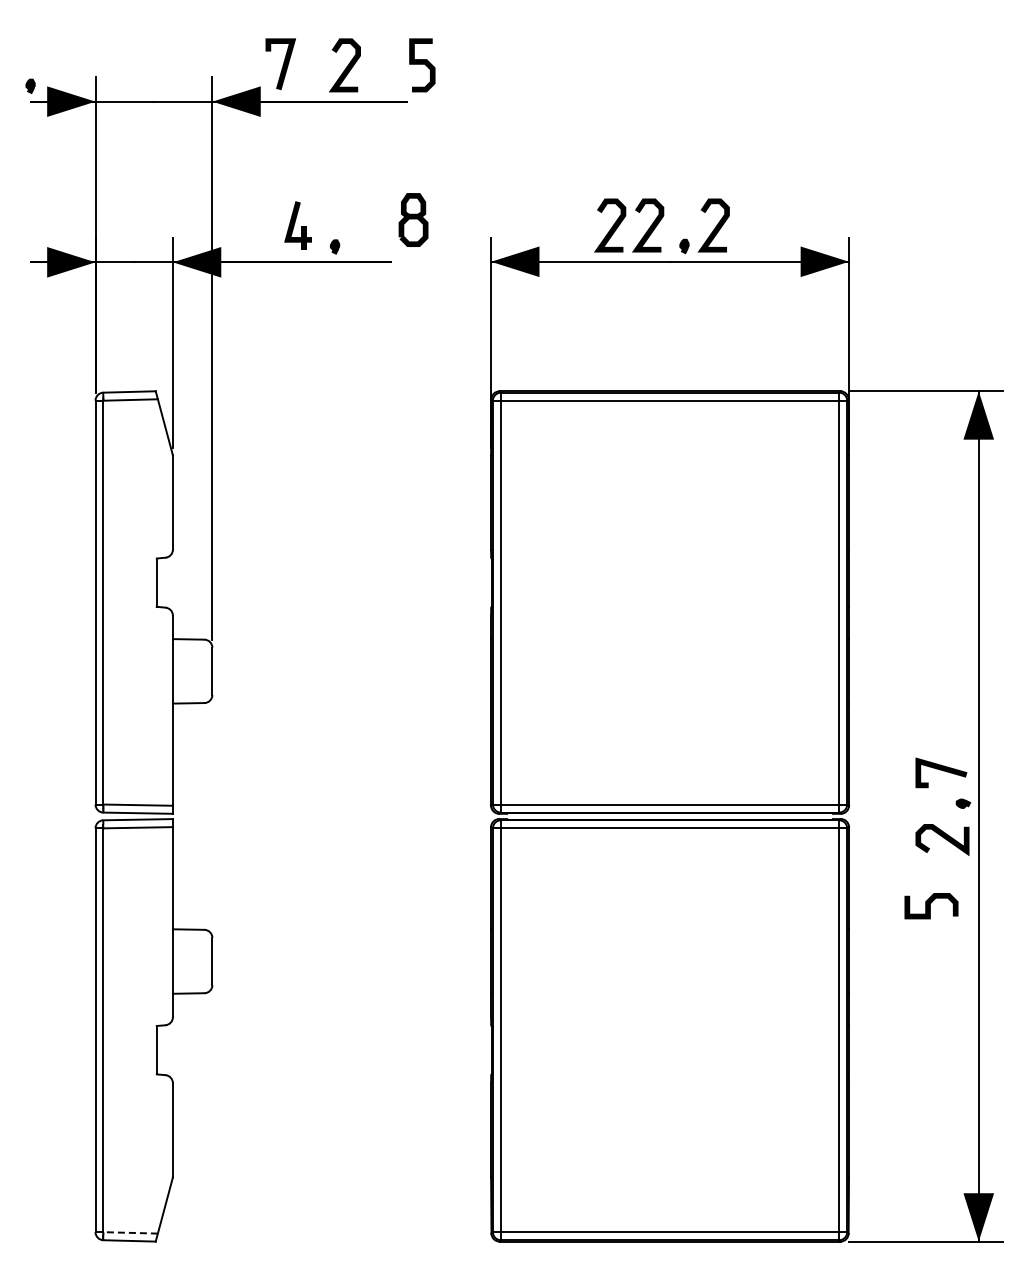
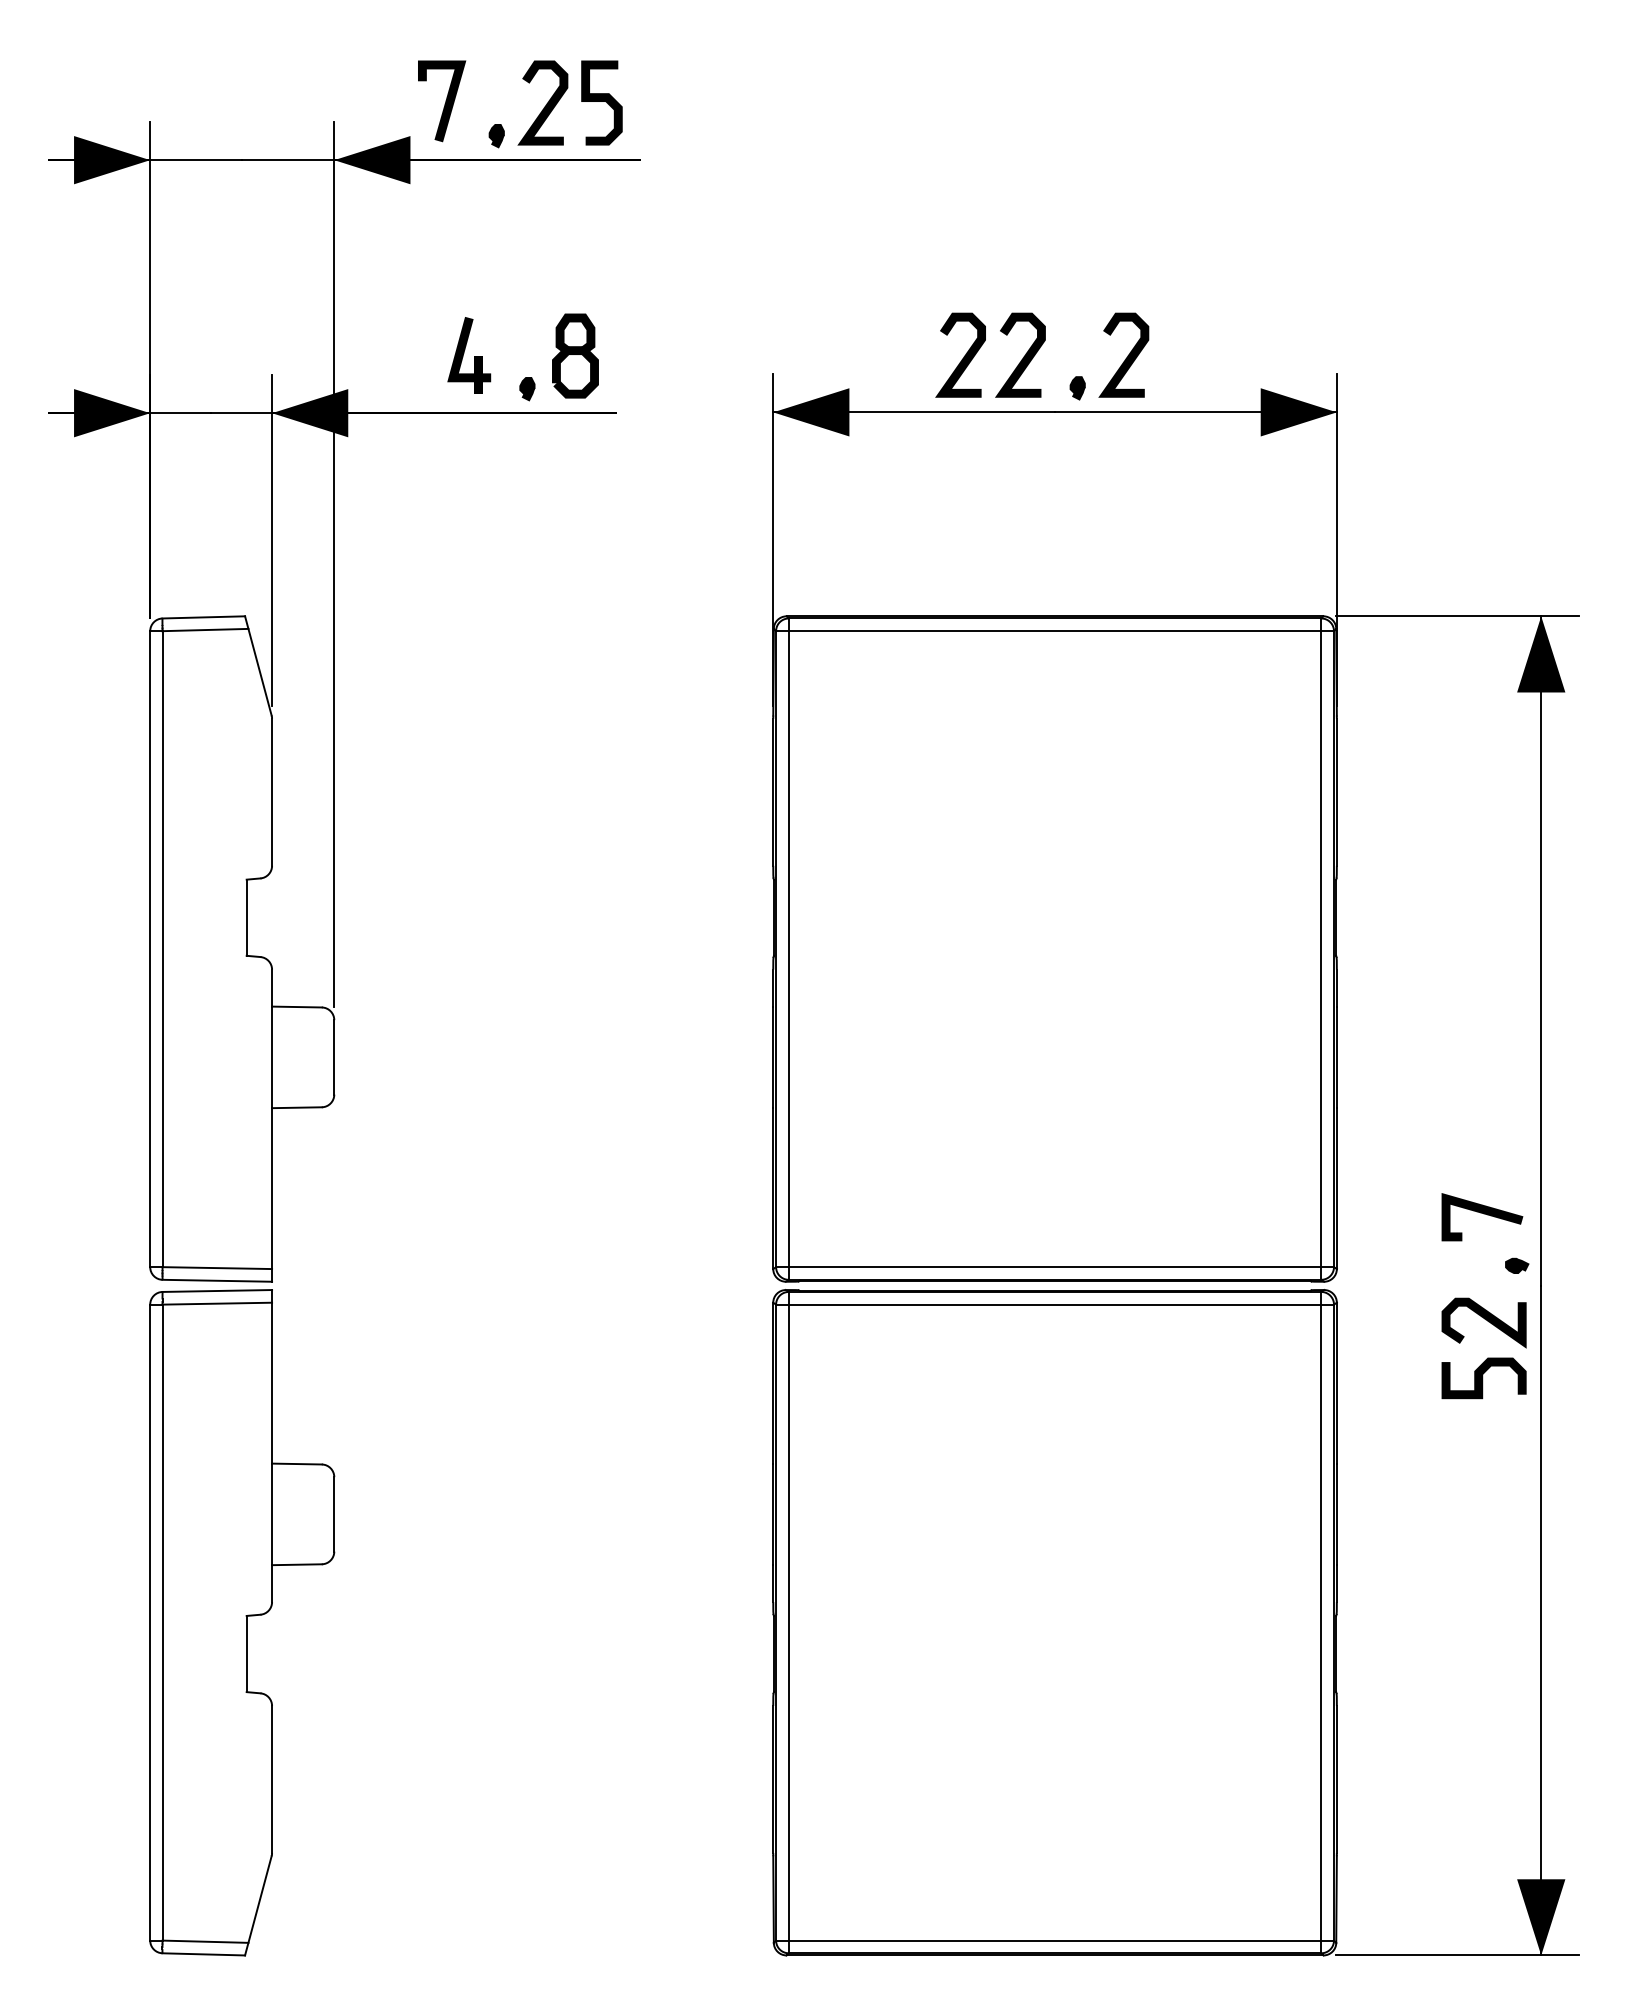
curve: (422, 64) -> (602, 101), moved
part: (30, 85) -> (496, 134), moved
part: (413, 219) -> (575, 355), moved
curve: (930, 906) -> (1482, 1378), moved
line: (130, 1232) -> (205, 1941), dashed -> solid

